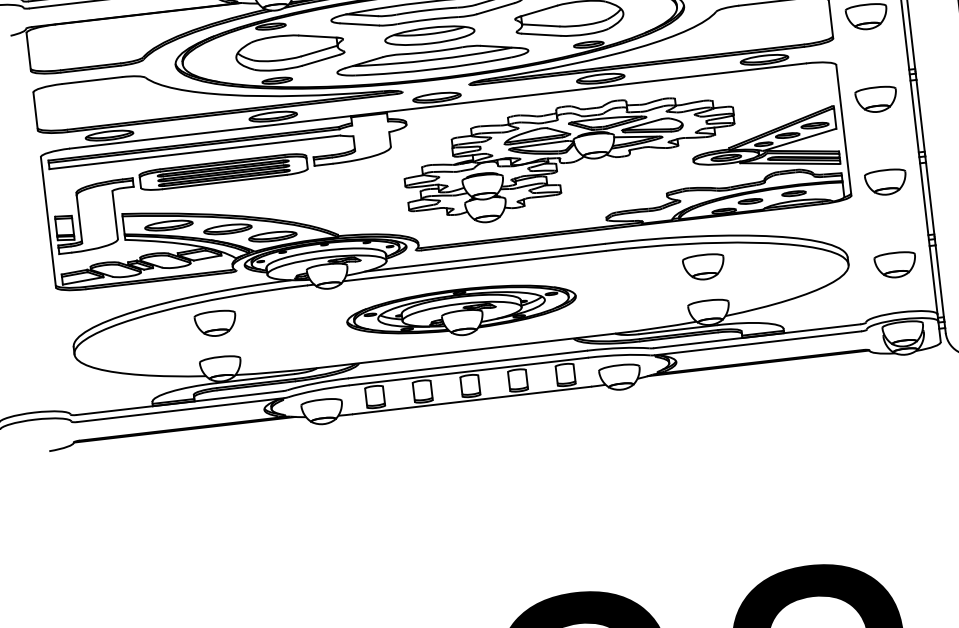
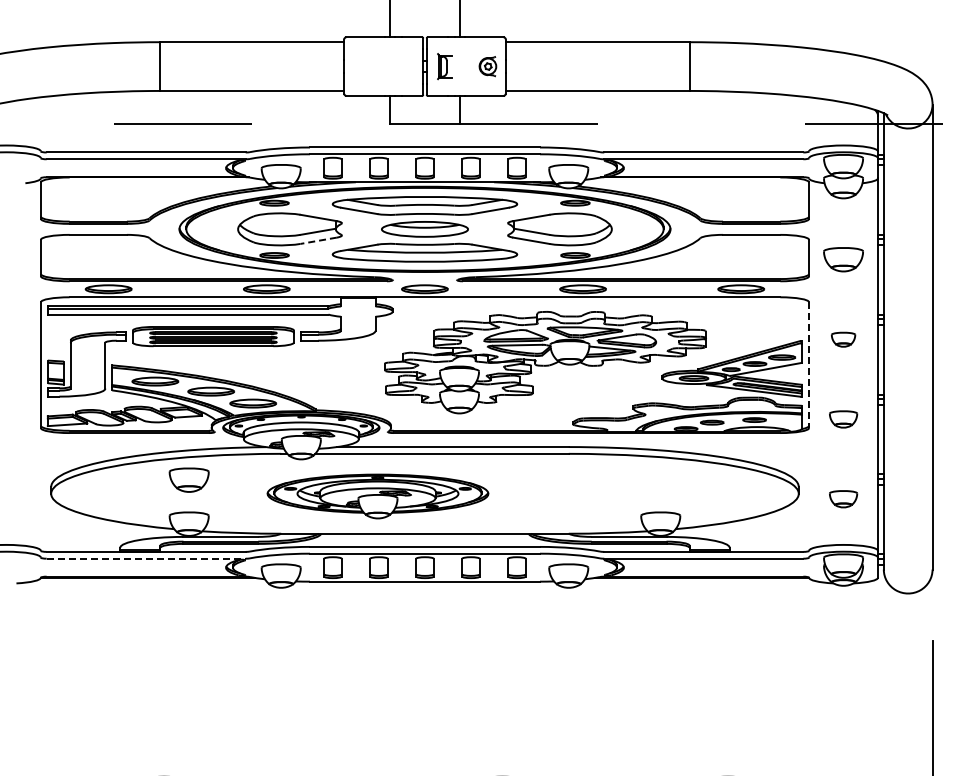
line: (320, 59) -> (318, 240), solid -> dashed
part: (876, 99) -> (843, 339), size x0.6
line: (844, 130) -> (809, 365), solid -> dashed
part: (886, 182) -> (843, 419), size x0.7
part: (895, 264) -> (843, 498), size x0.7
part: (703, 266) -> (660, 479), removed
part: (461, 312) -> (377, 496), moved
line: (180, 409) -> (146, 558), solid -> dashed

